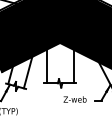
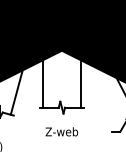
text: (74, 99) -> (61, 131), moved

